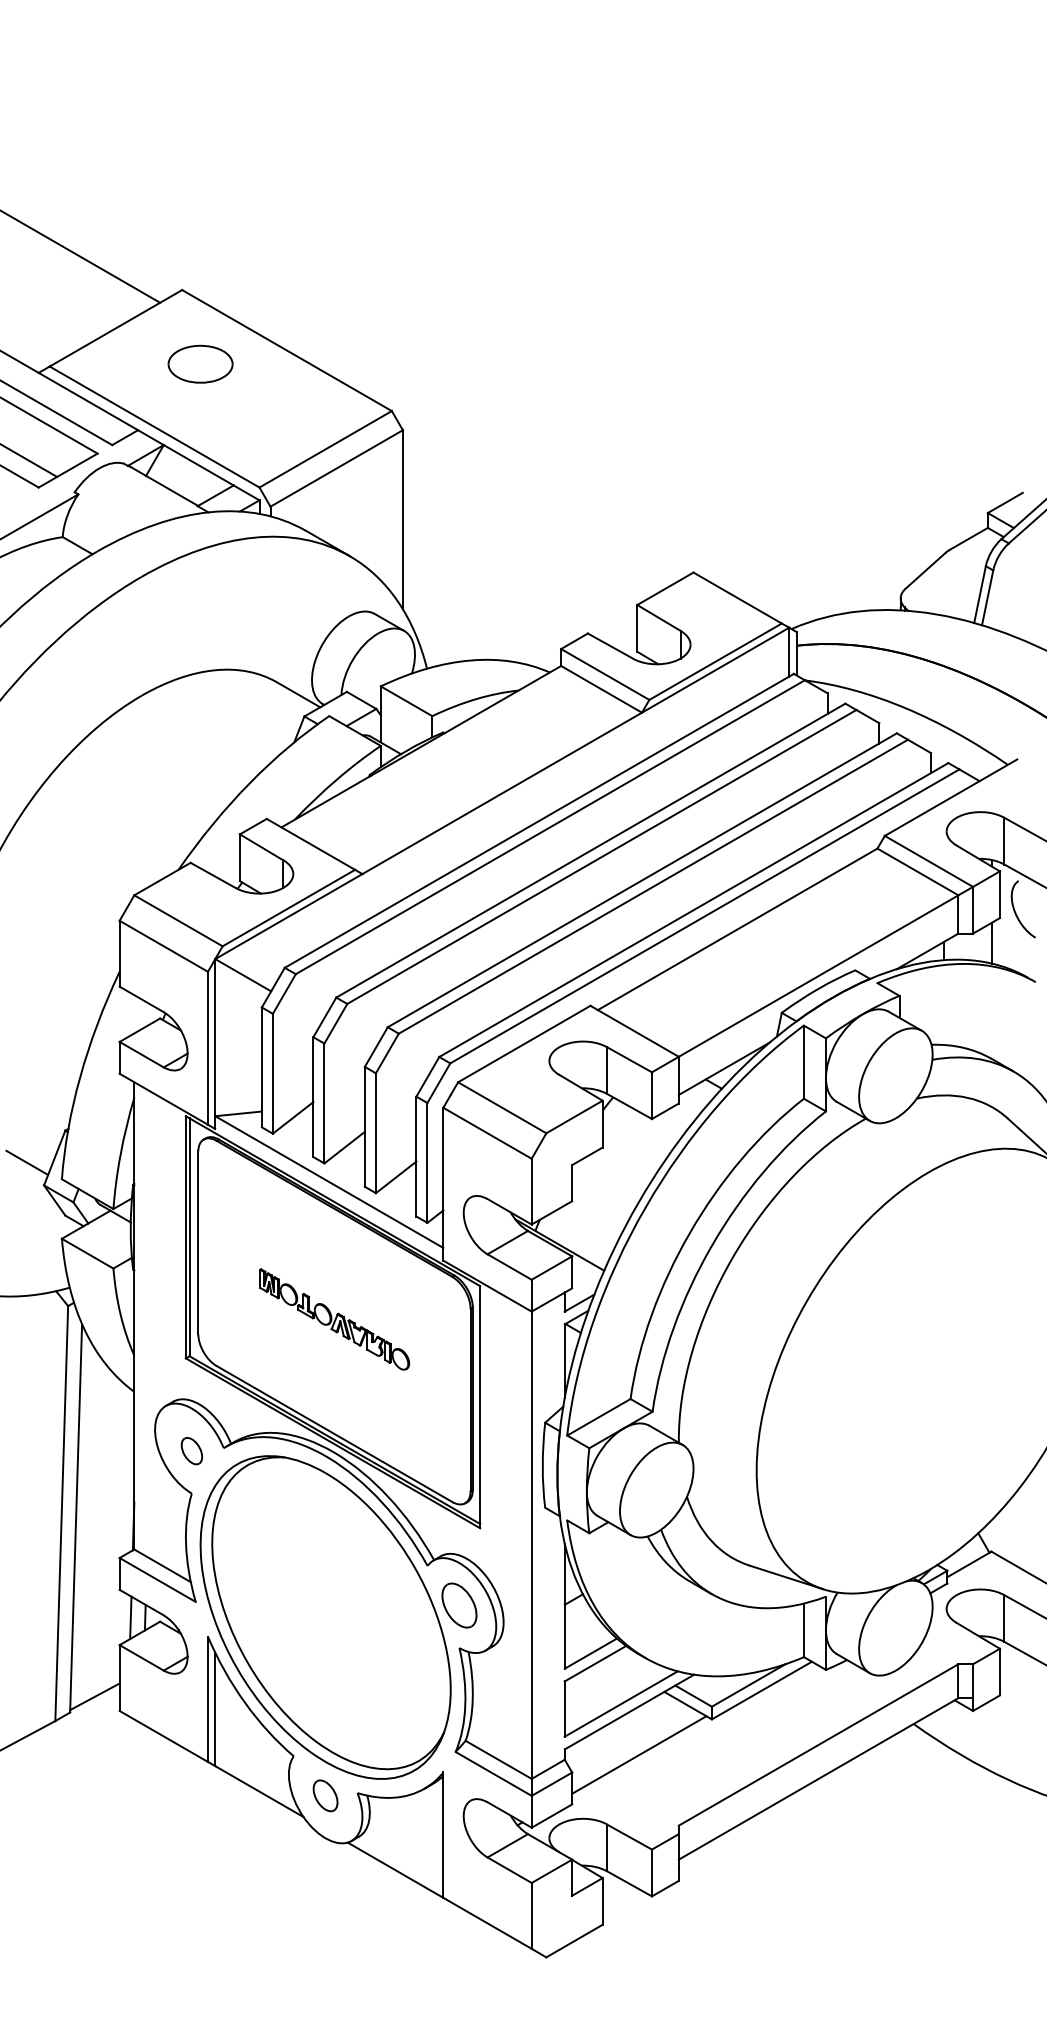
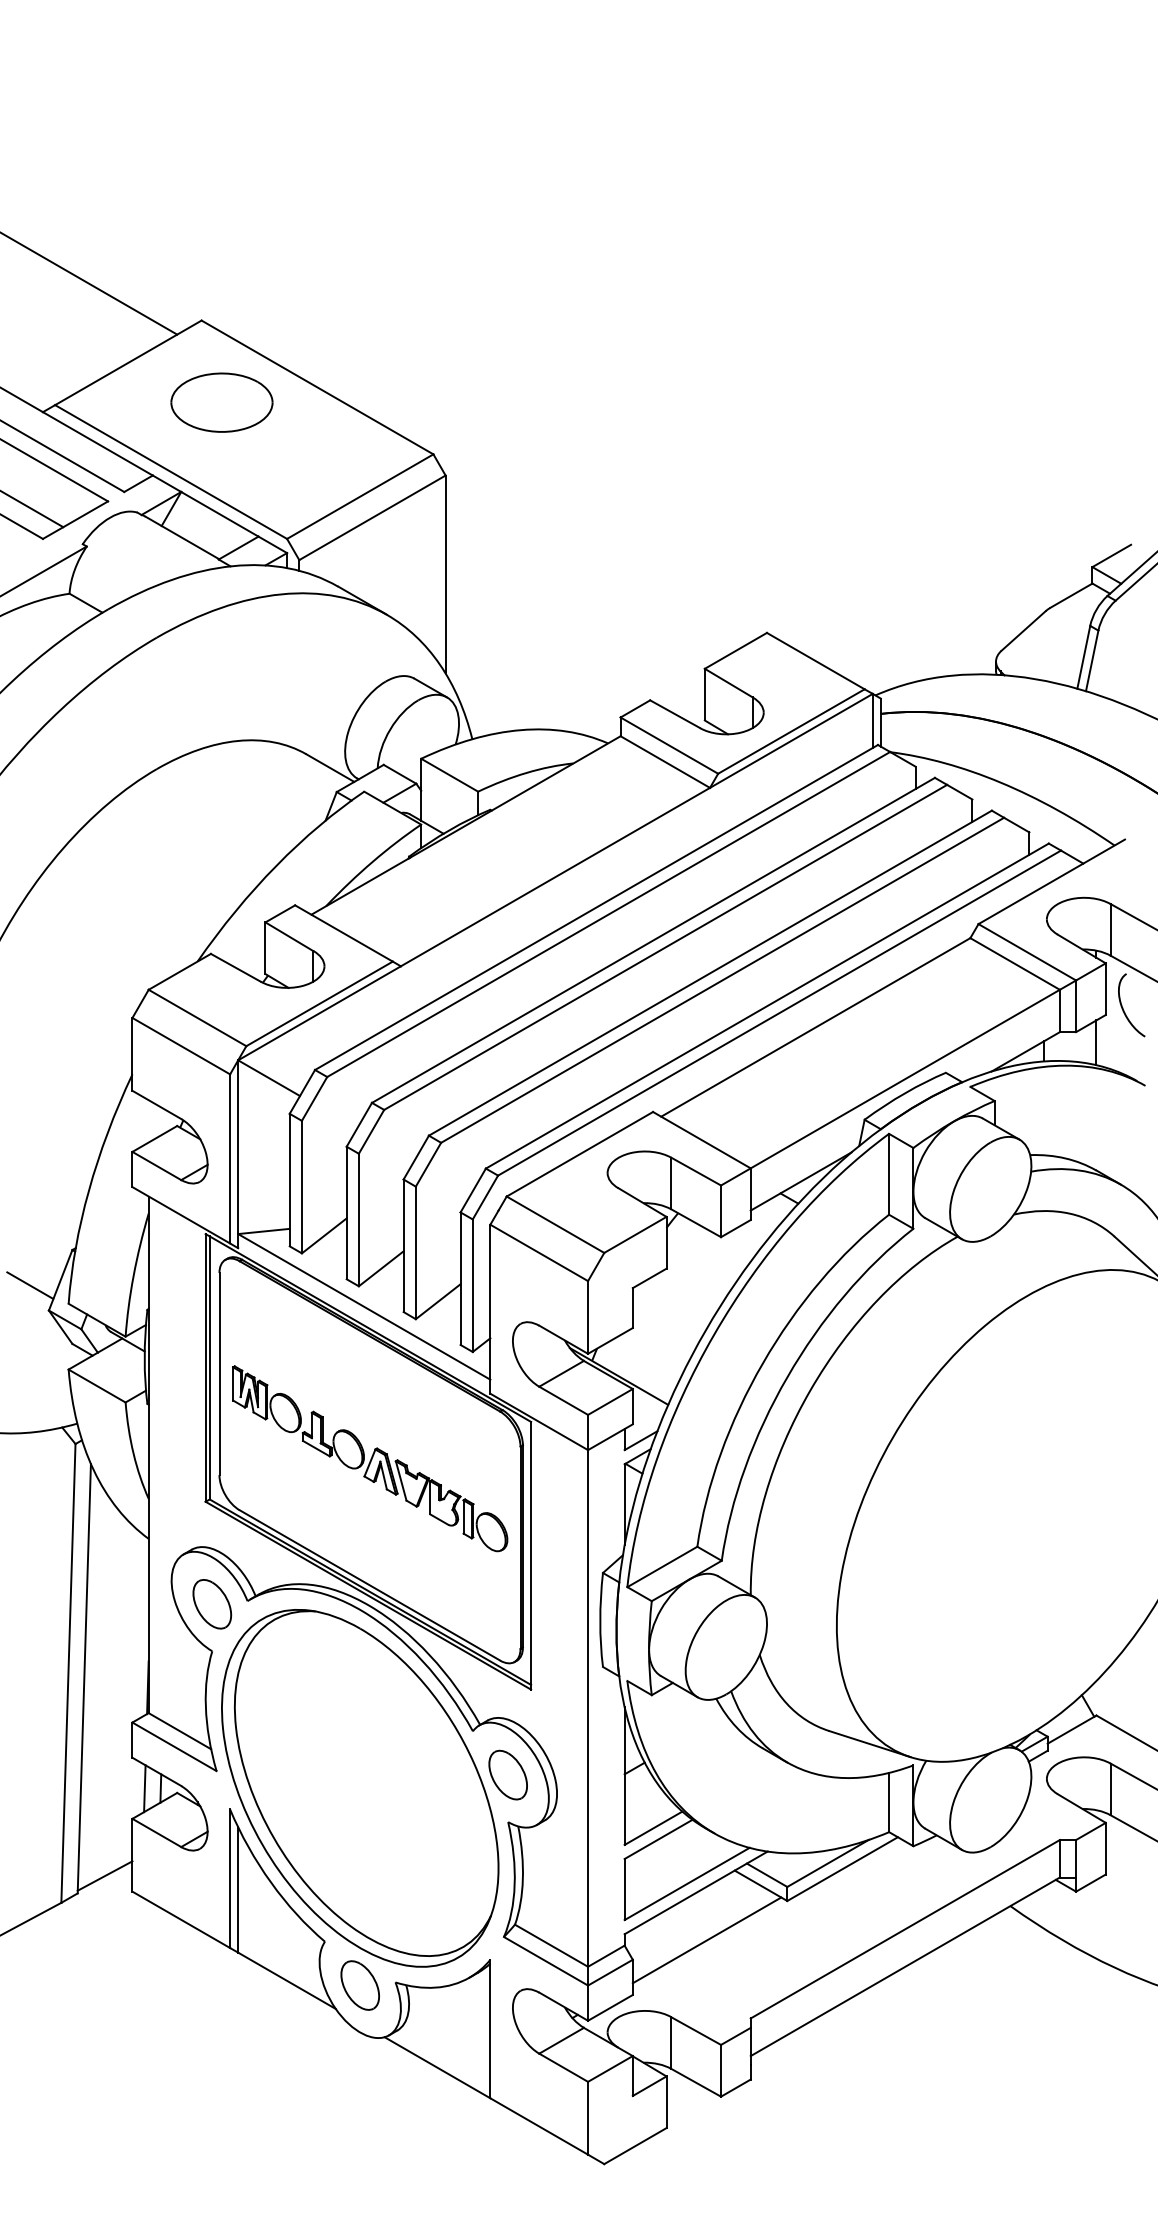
part: (200, 364) -> (221, 402), size x1.43
part: (334, 1319) -> (370, 1458), size x1.67
part: (192, 1451) -> (212, 1604), size x1.67
part: (324, 1795) -> (359, 1985), size x1.43

